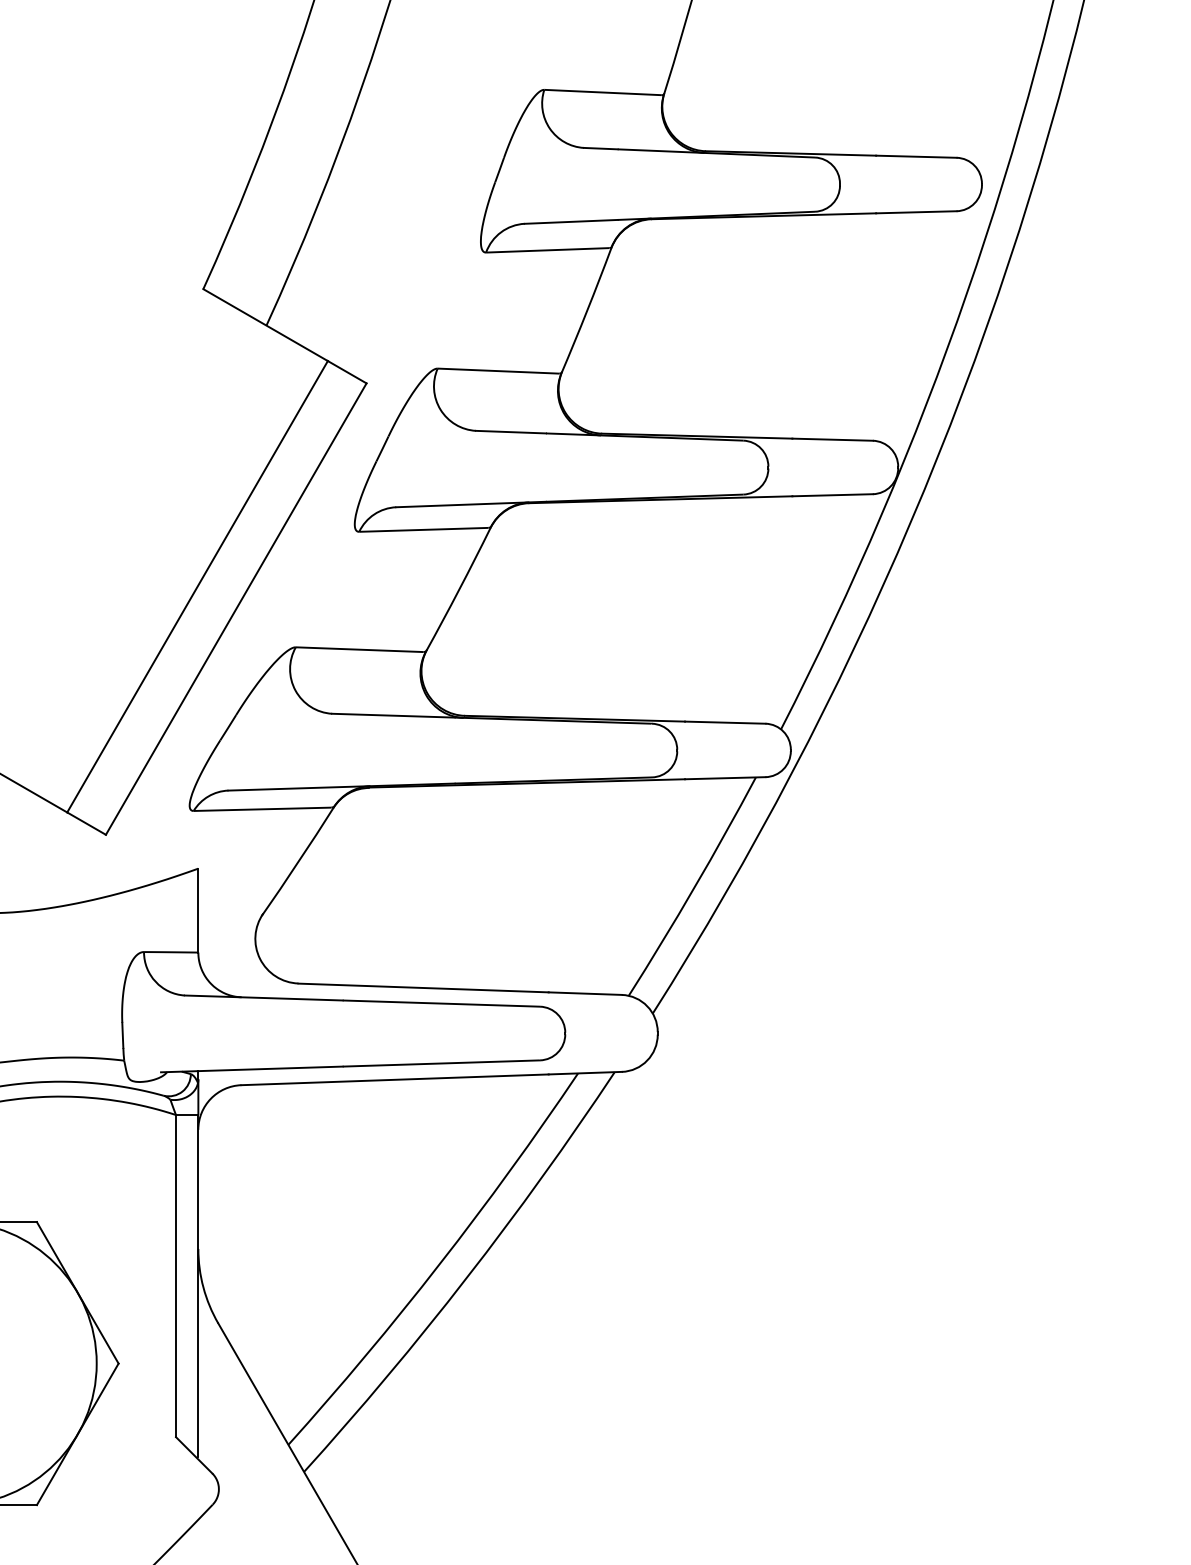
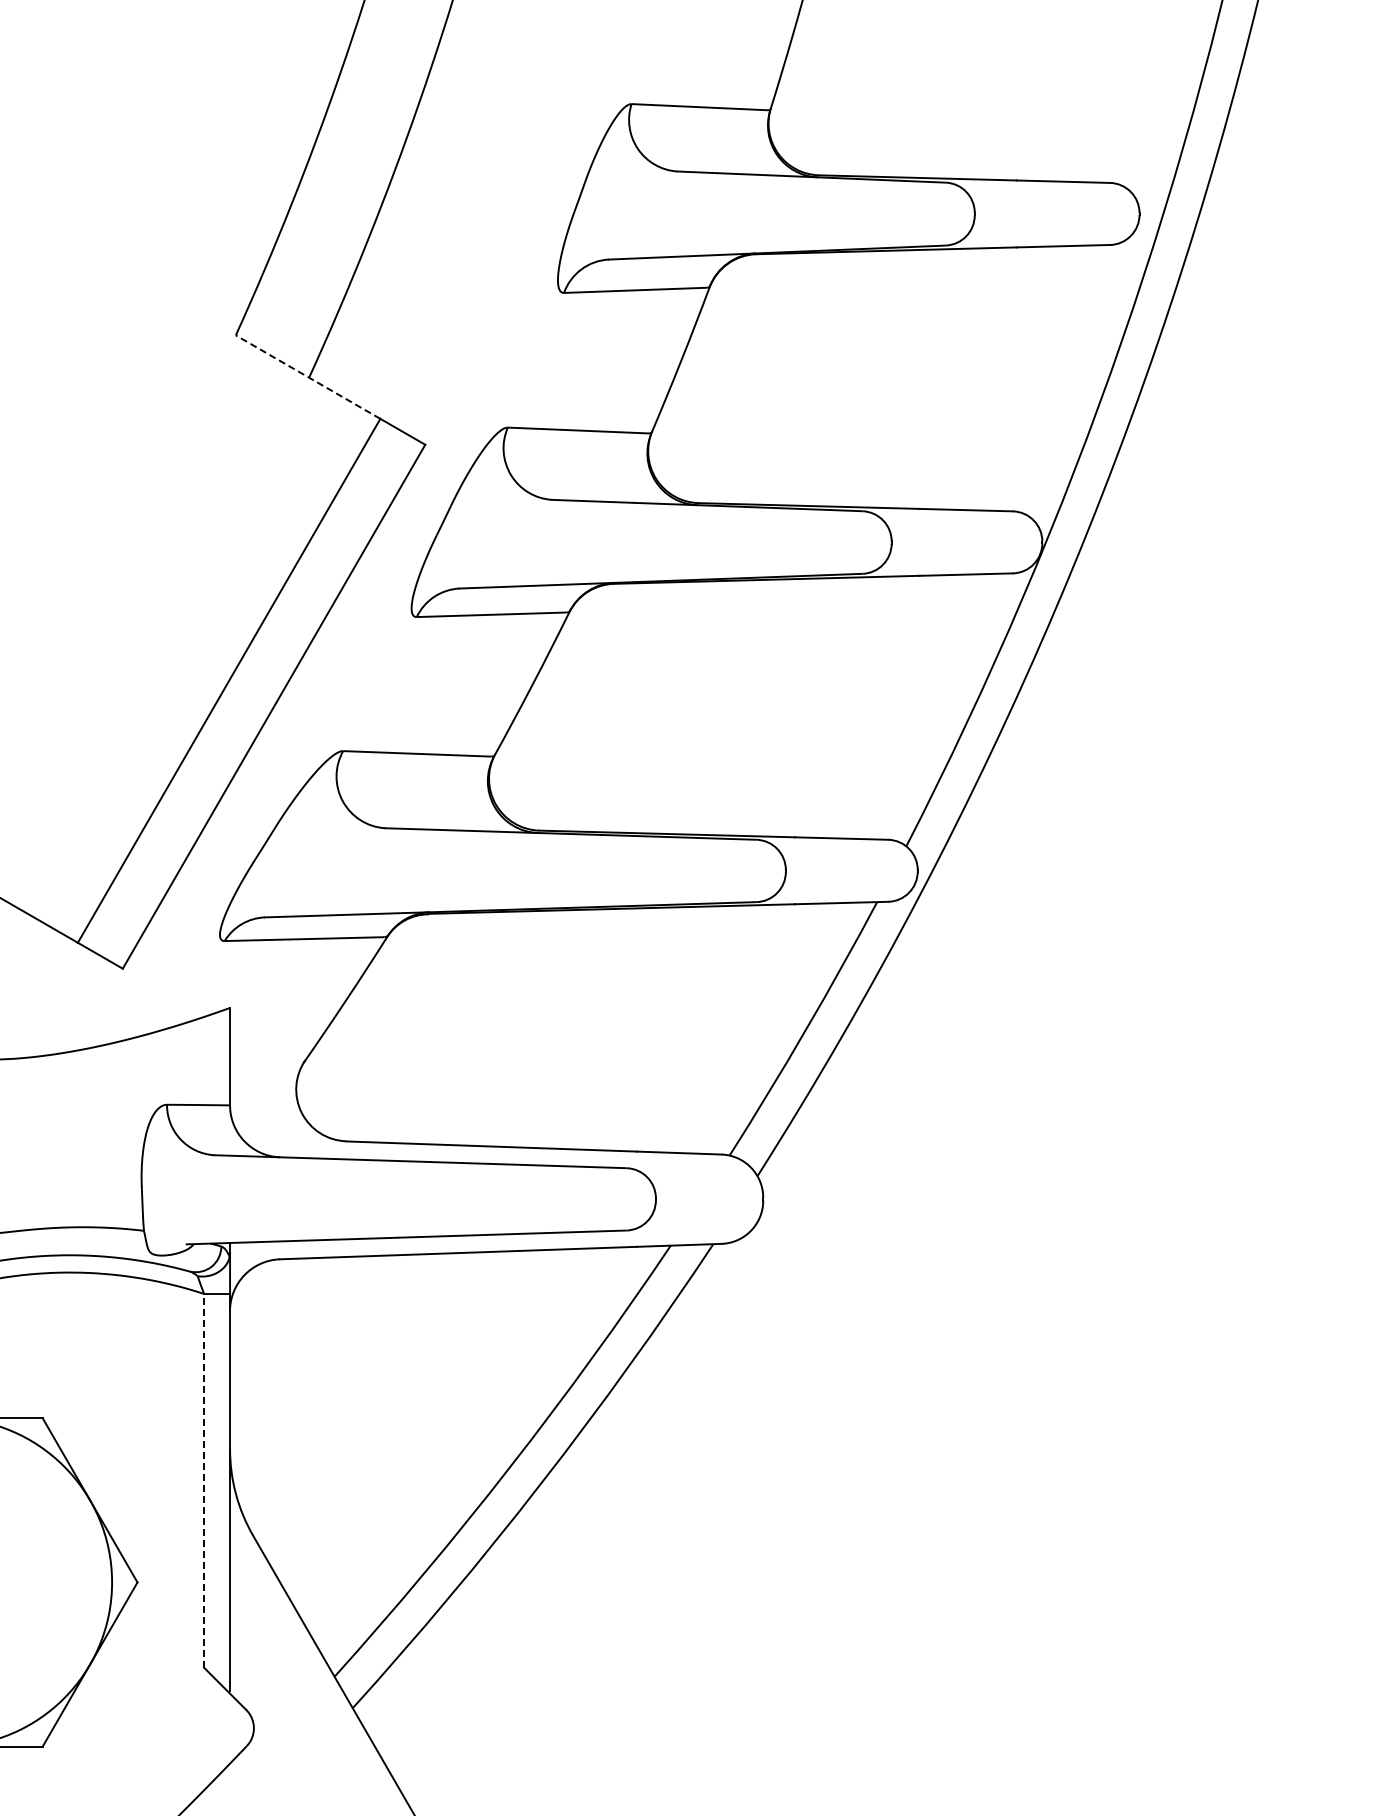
line: (265, 324) -> (307, 376), solid -> dashed
line: (176, 1275) -> (204, 1480), solid -> dashed

